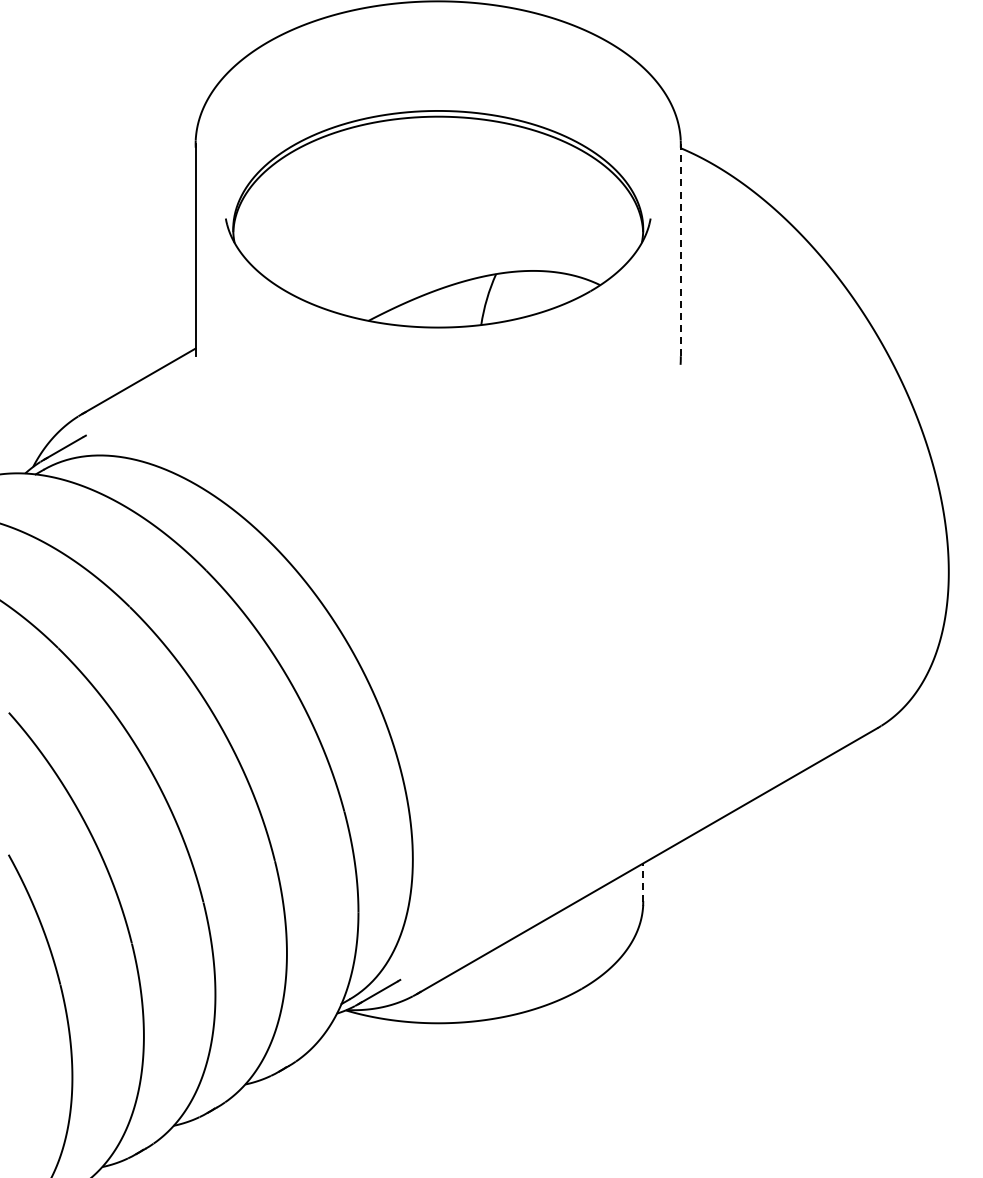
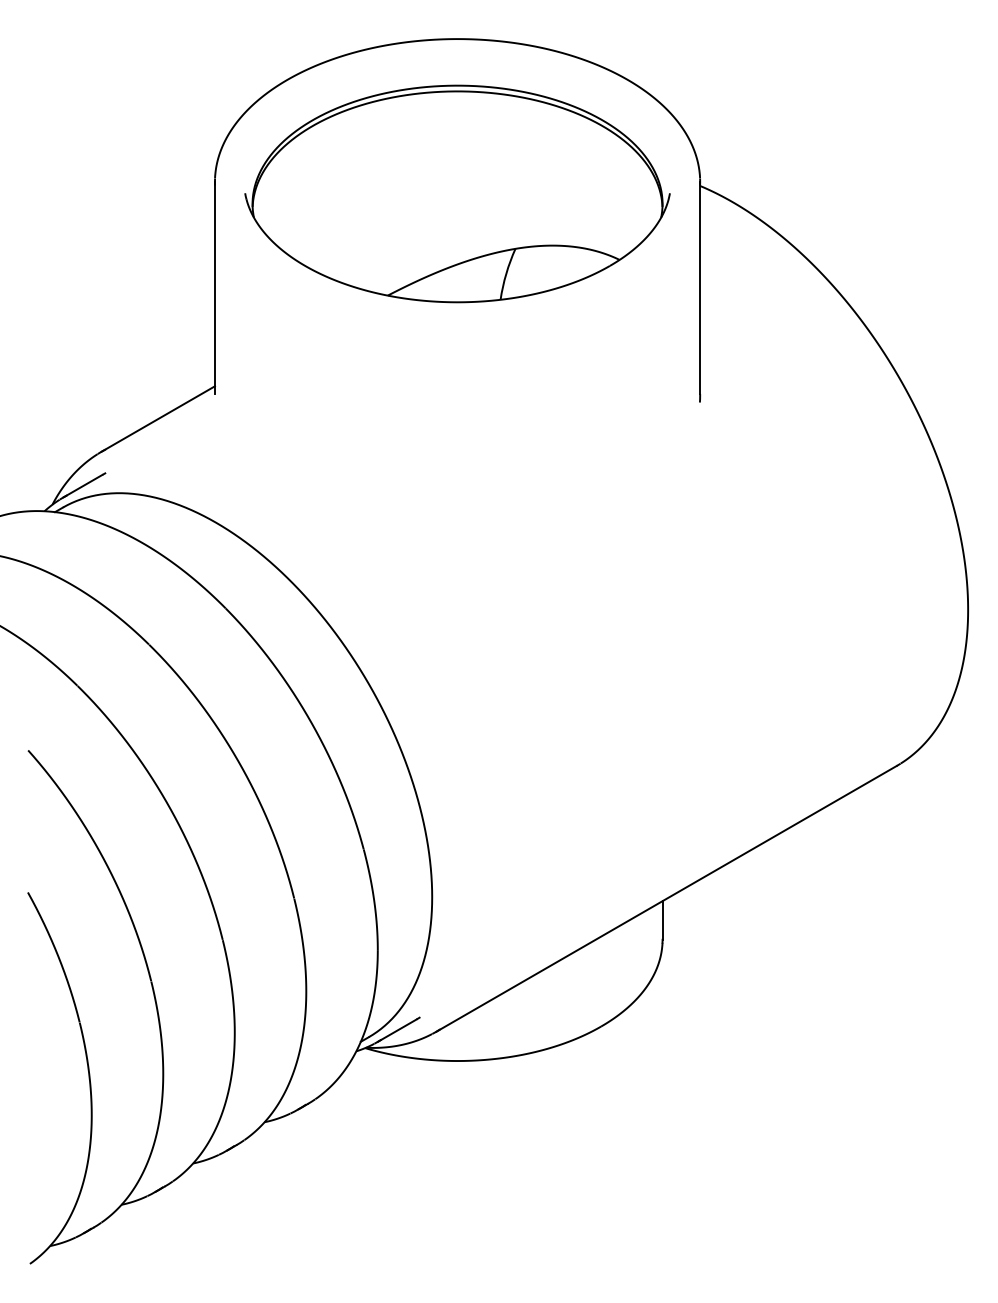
part: (438, 218) -> (457, 193), moved
line: (681, 249) -> (700, 287), dashed -> solid
line: (643, 881) -> (662, 919), dashed -> solid

